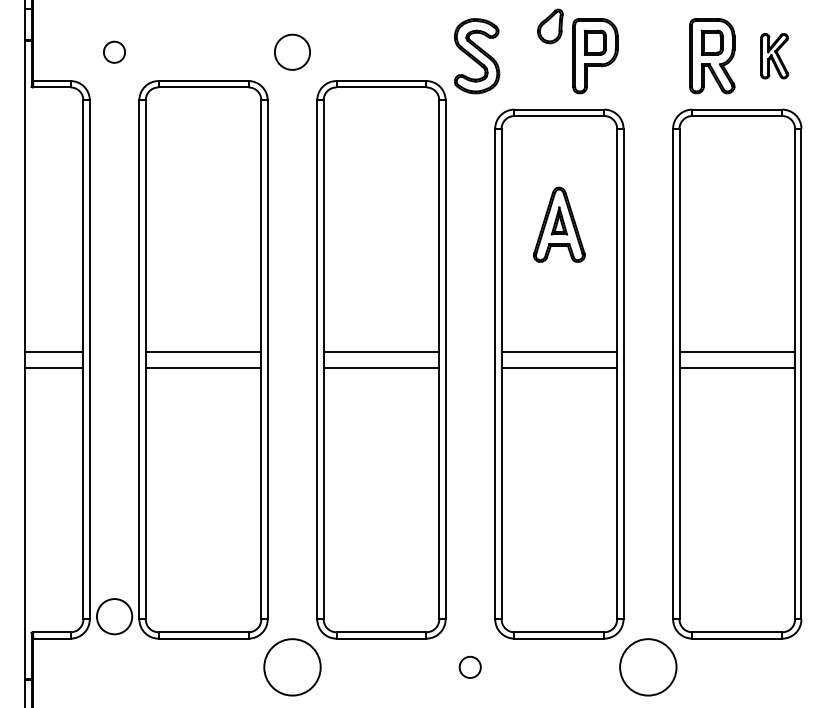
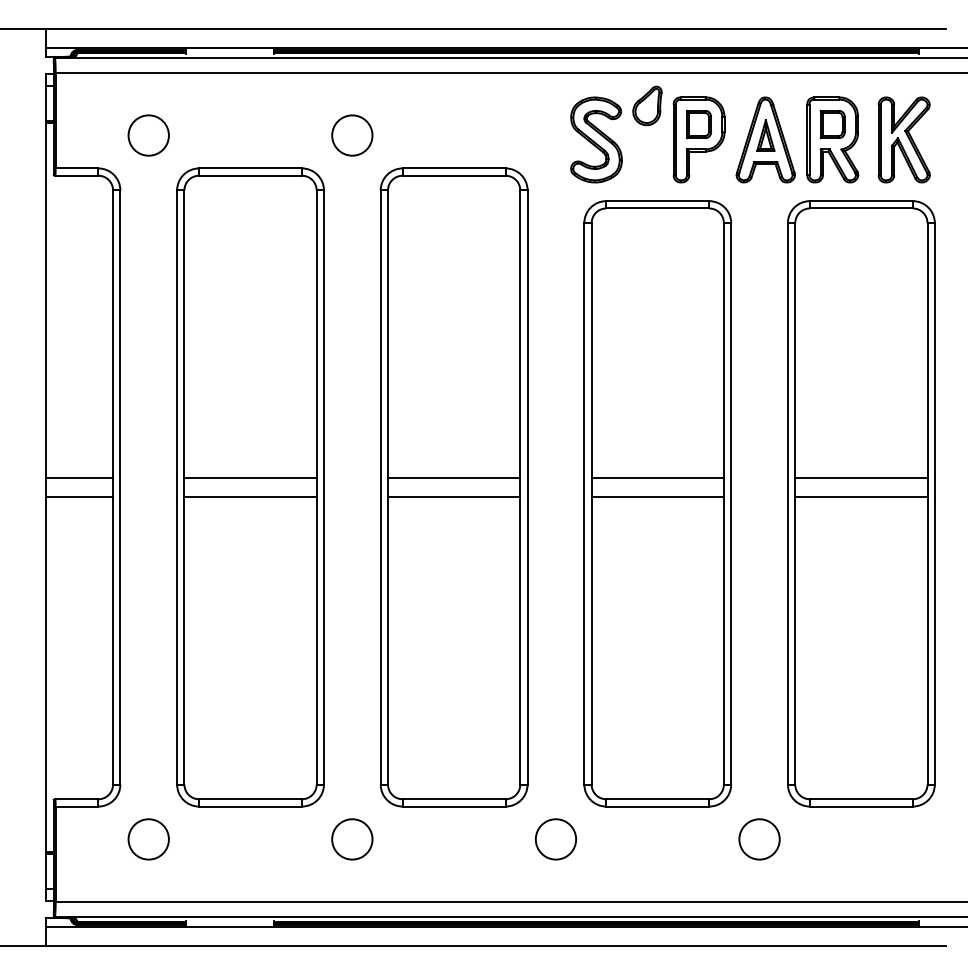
circle: (114, 52) -> (148, 135), size x1.67
part: (477, 55) -> (596, 139), moved
part: (774, 55) -> (903, 139), size x1.67
part: (559, 224) -> (765, 139), moved
circle: (114, 616) -> (148, 839), moved
circle: (292, 667) -> (352, 839), size x0.62
circle: (470, 667) -> (555, 839), size x1.67
circle: (648, 667) -> (759, 839), size x0.62

